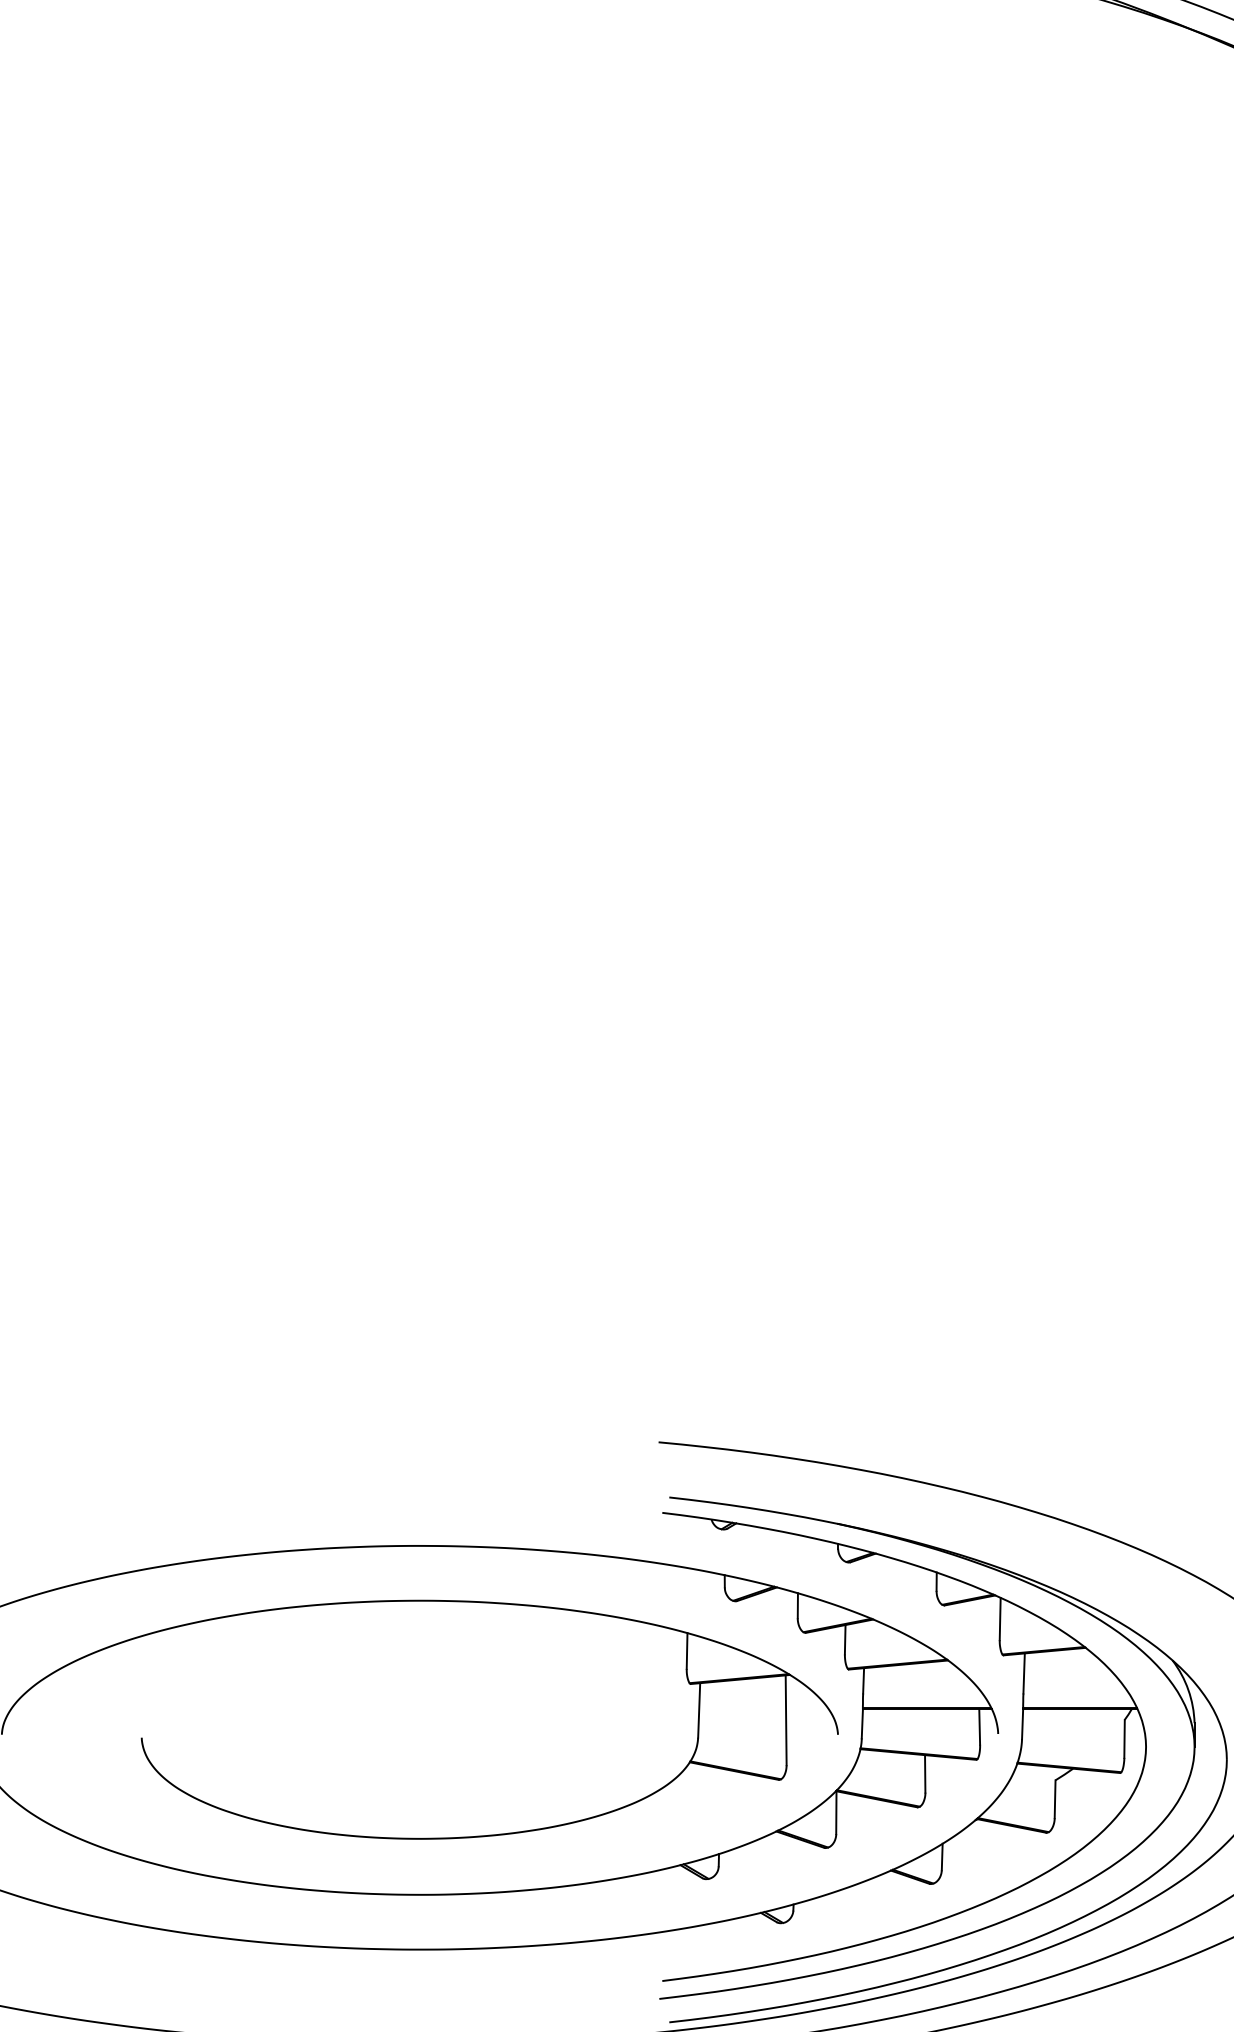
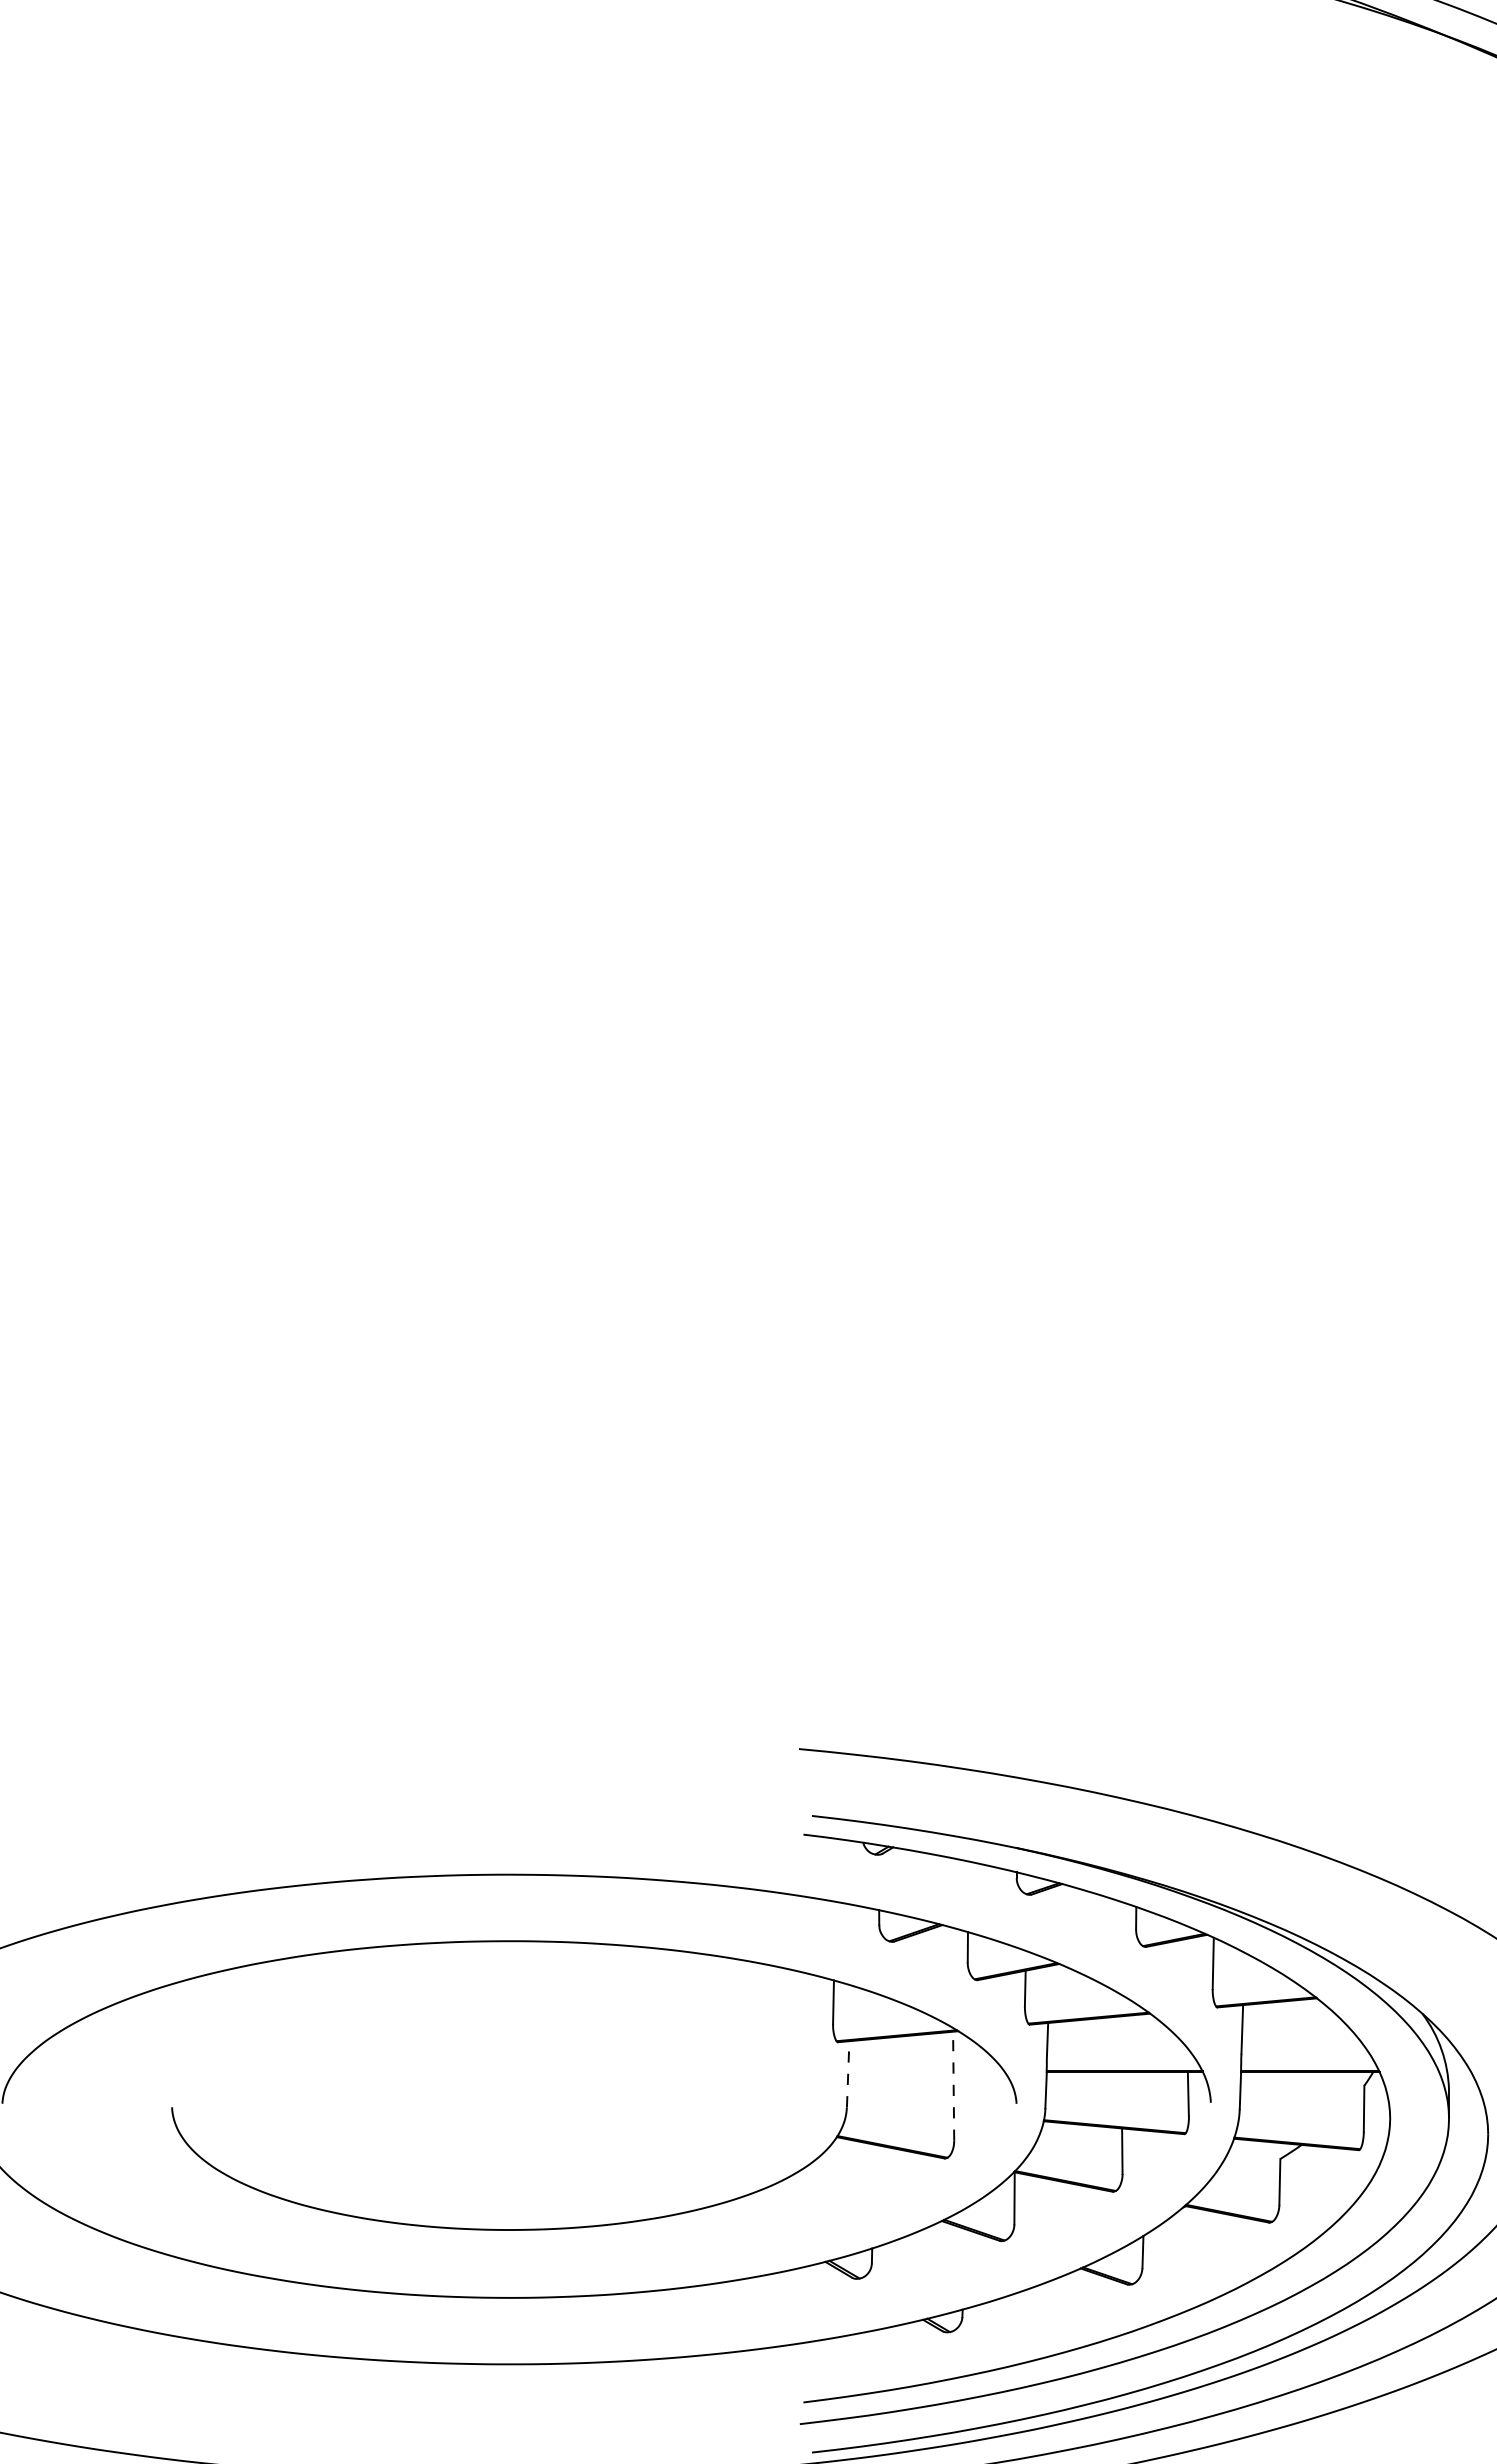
line: (699, 1709) -> (848, 2073), solid -> dashed
line: (786, 1720) -> (953, 2086), solid -> dashed

